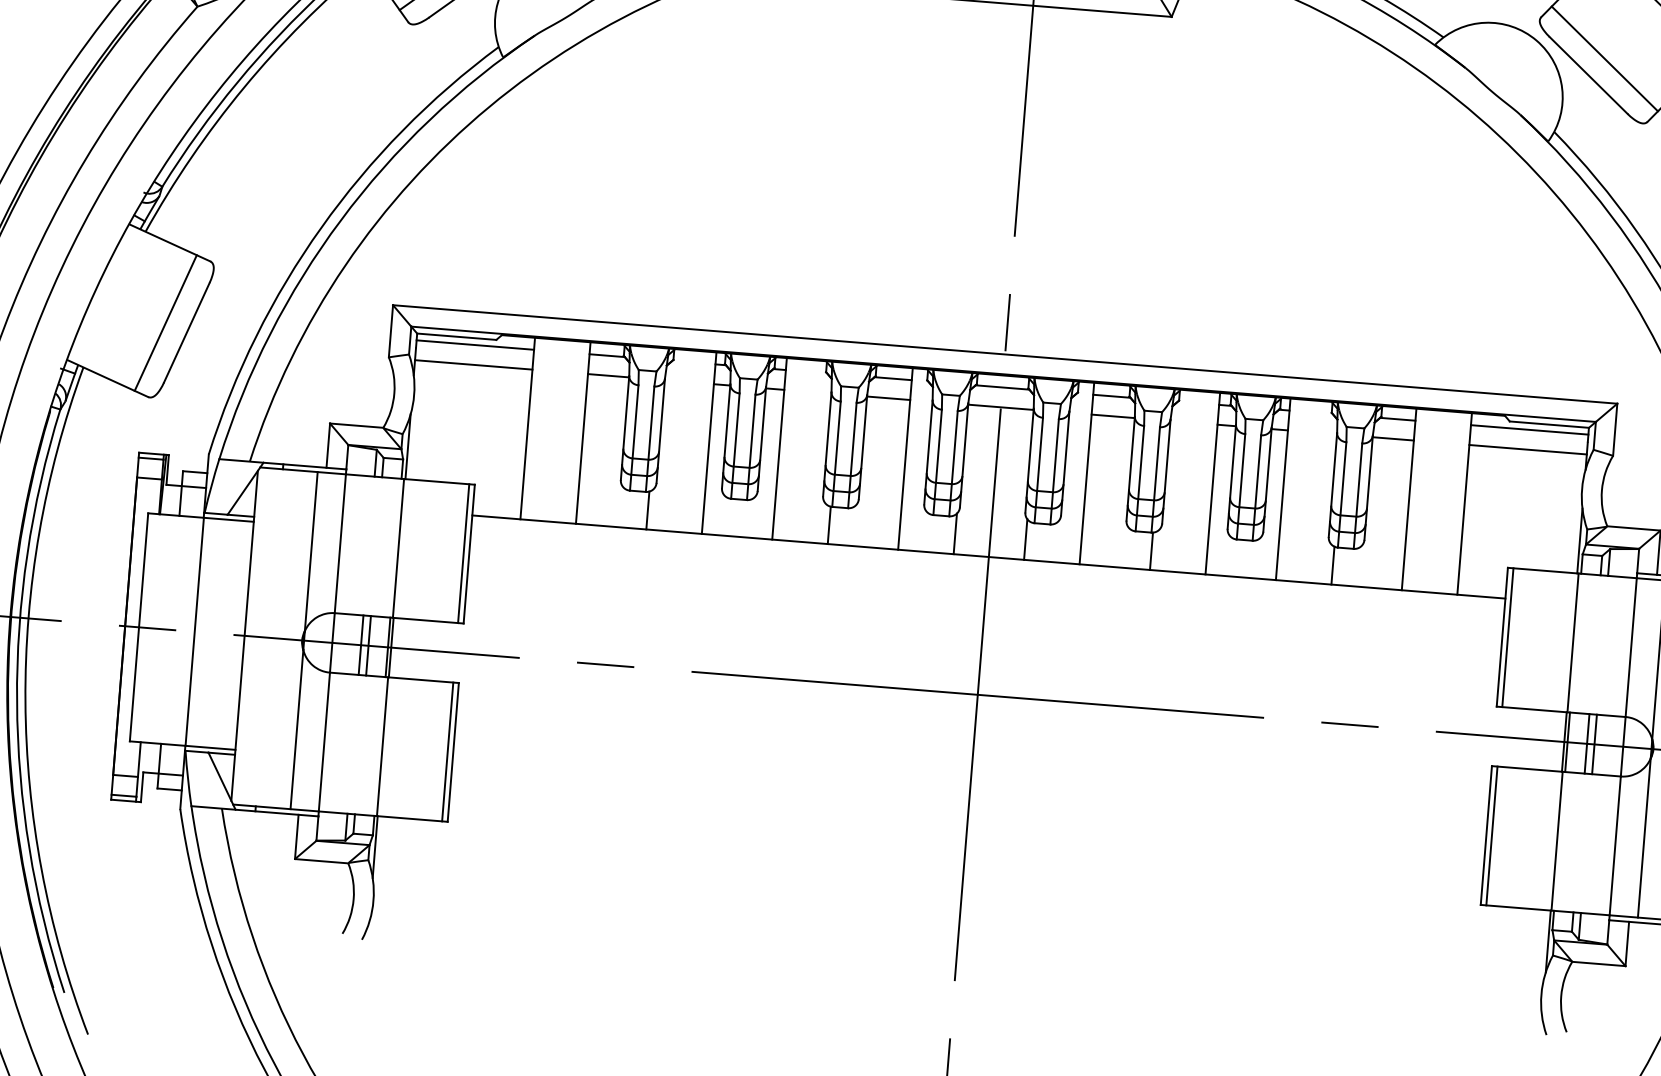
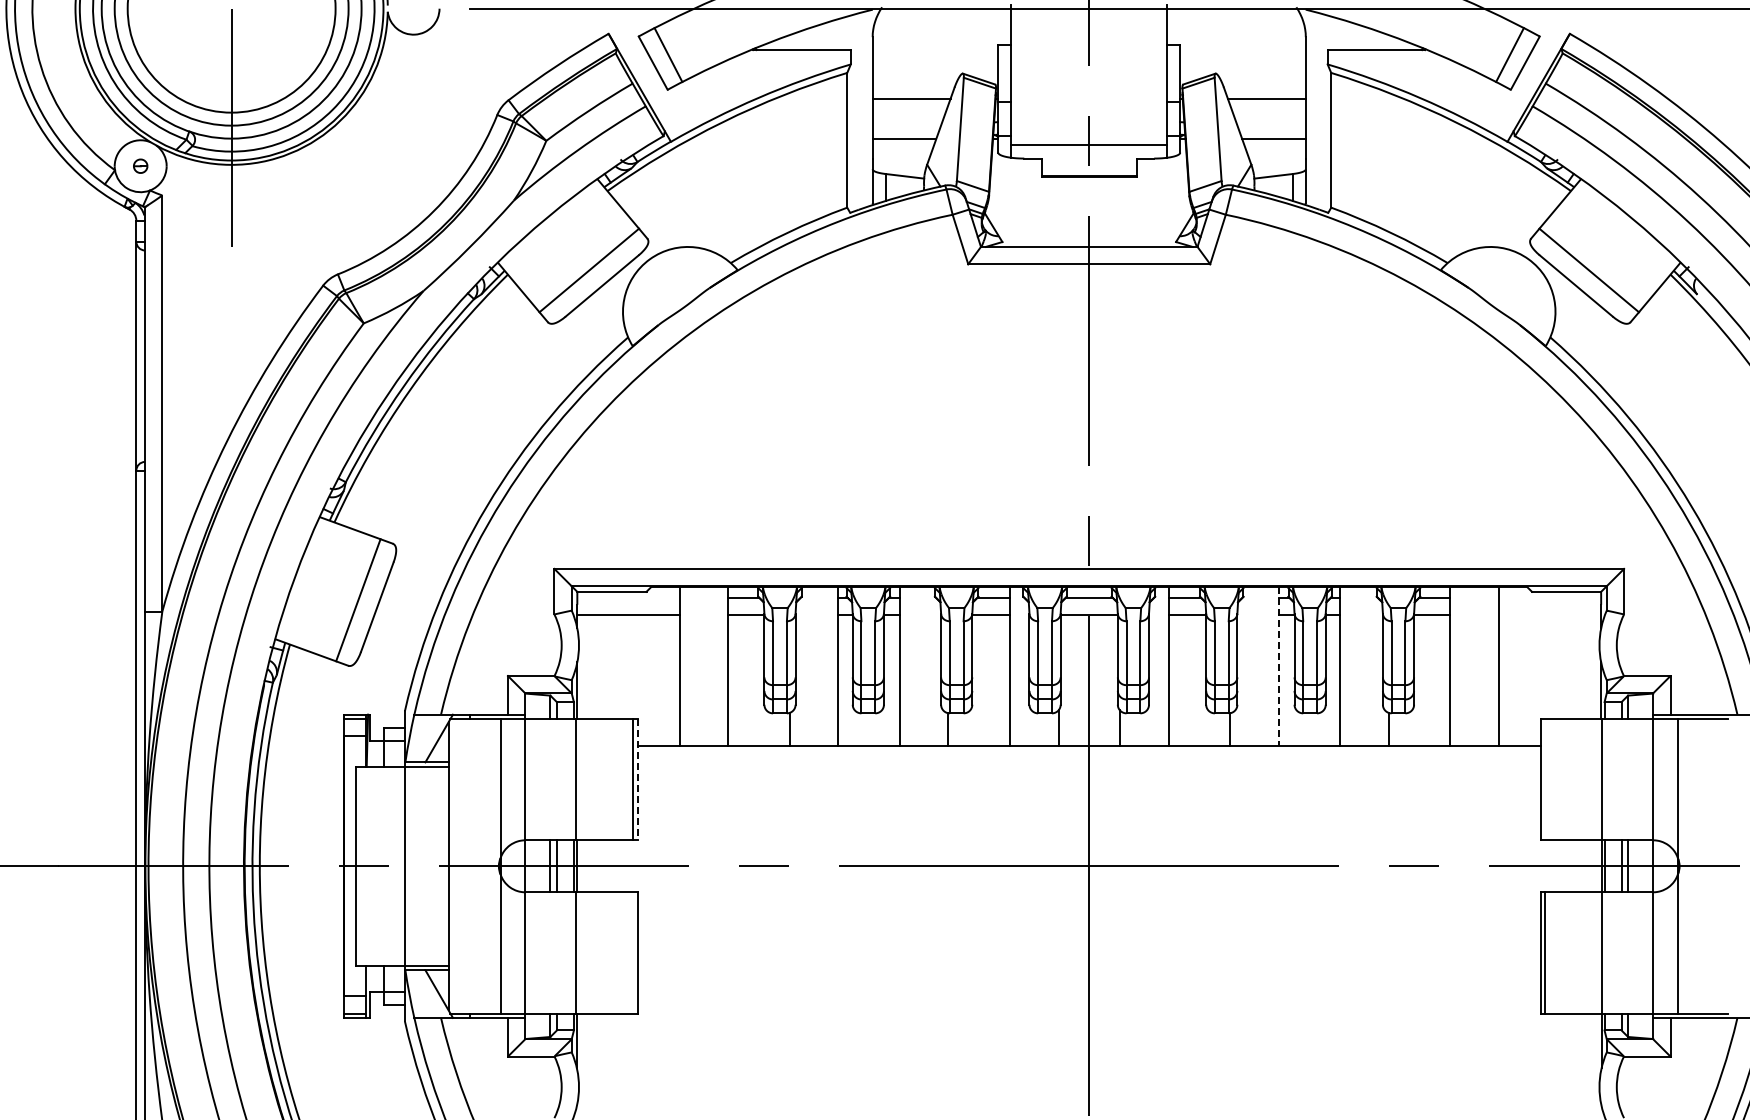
line: (475, 344) -> (628, 597), removed
line: (1529, 429) -> (1549, 597), removed
line: (1527, 450) -> (1549, 615), removed
line: (1212, 484) -> (1278, 667), solid -> dashed
line: (468, 553) -> (637, 779), solid -> dashed
line: (1507, 637) -> (1545, 779), removed
line: (448, 751) -> (633, 952), removed

